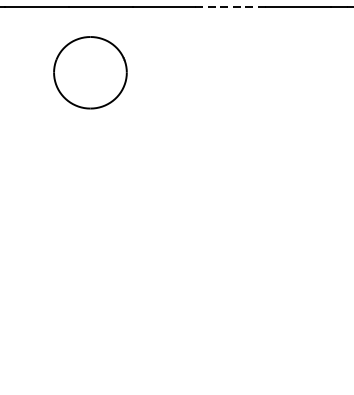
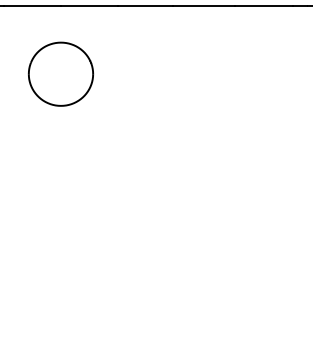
line: (231, 7) -> (204, 6), dashed -> solid
part: (89, 71) -> (60, 73), moved

